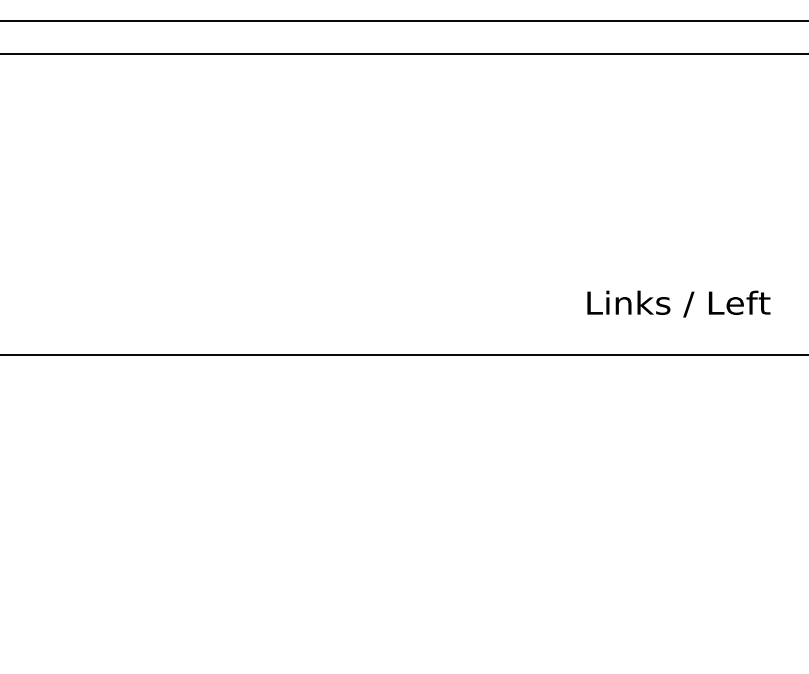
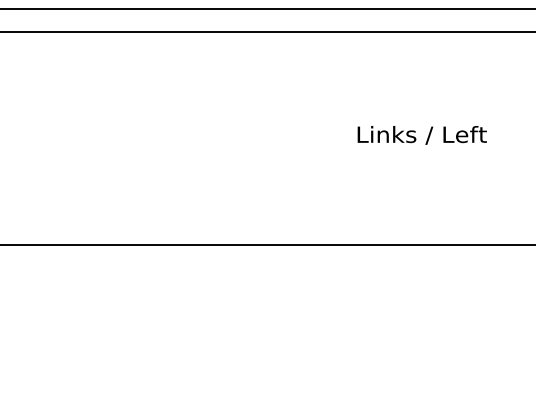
text: (678, 303) -> (422, 134), moved

